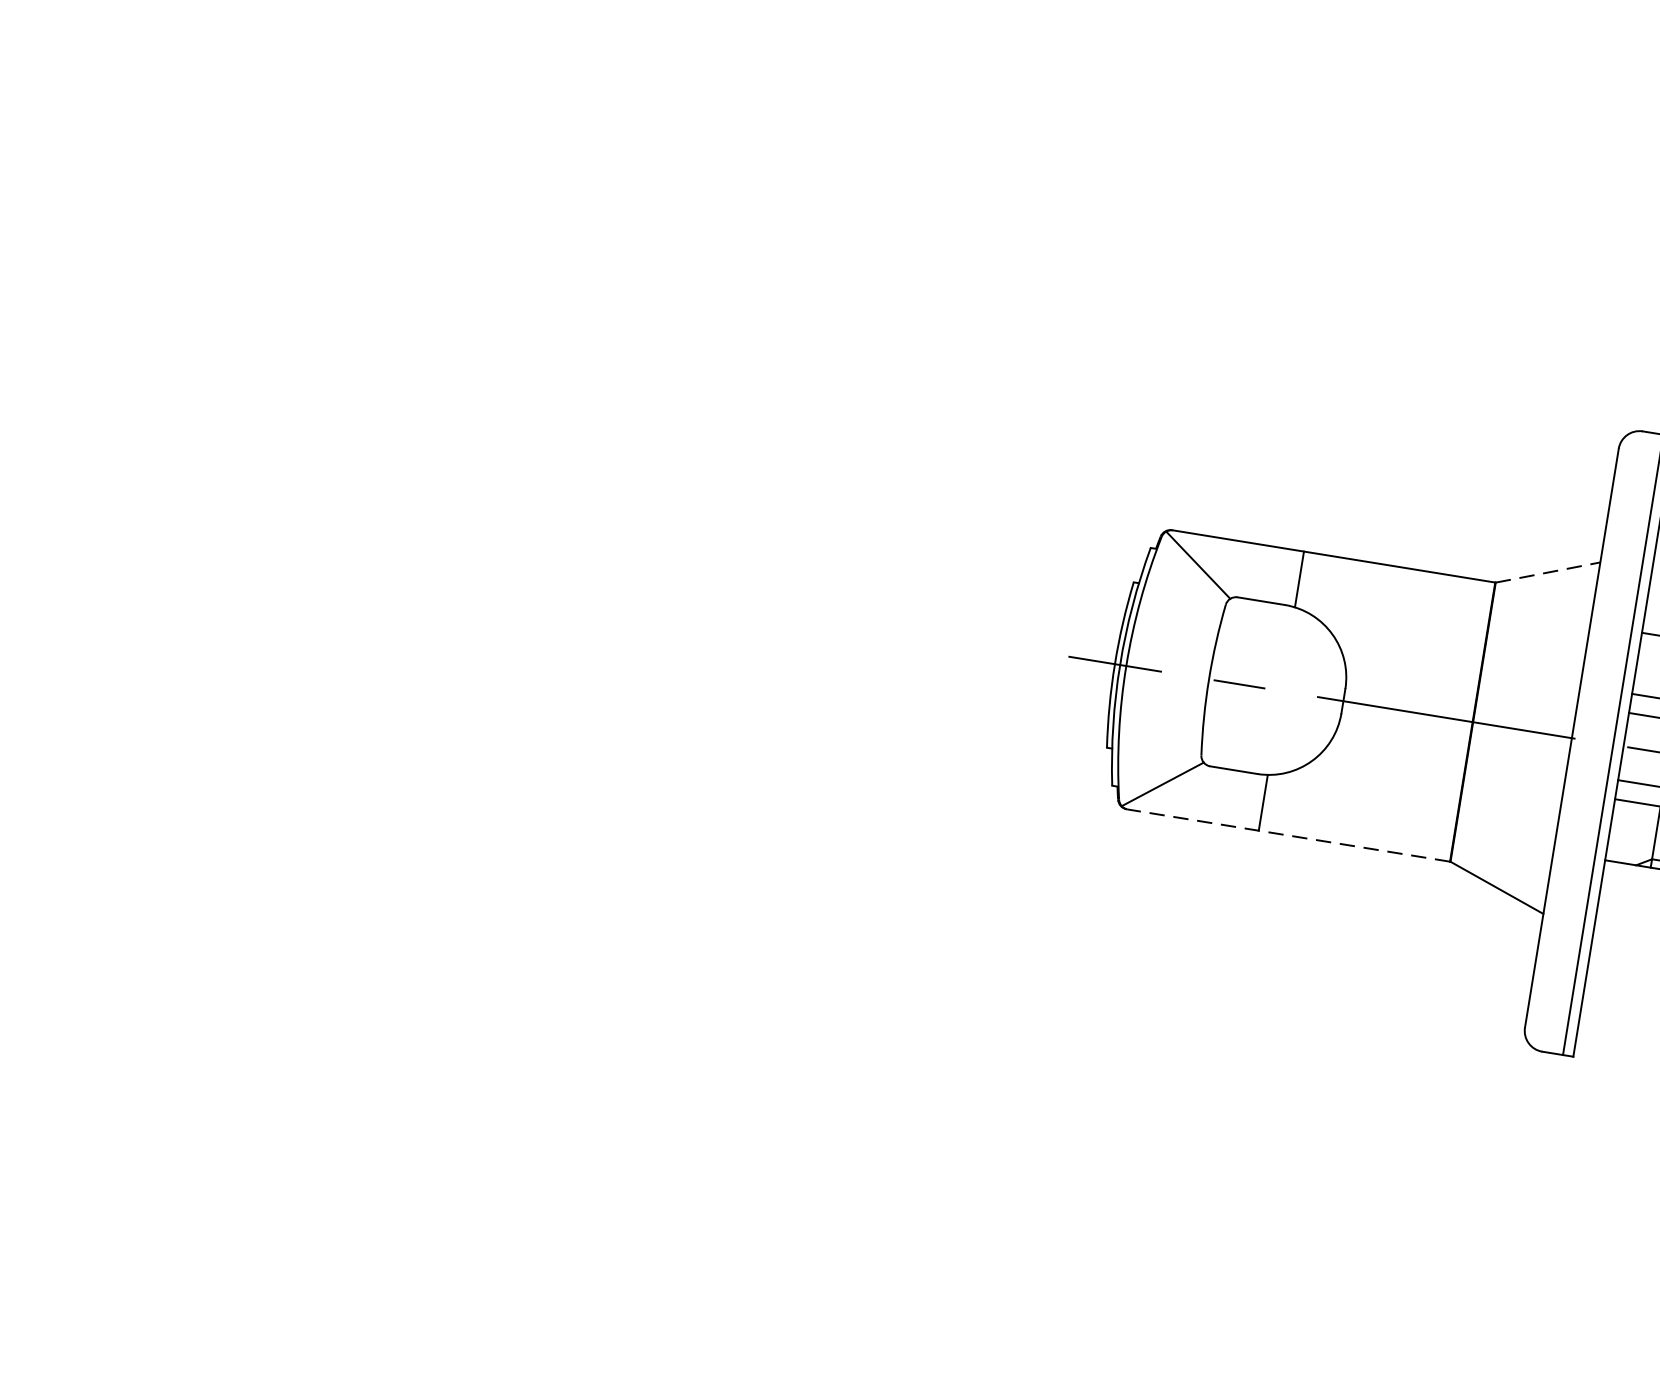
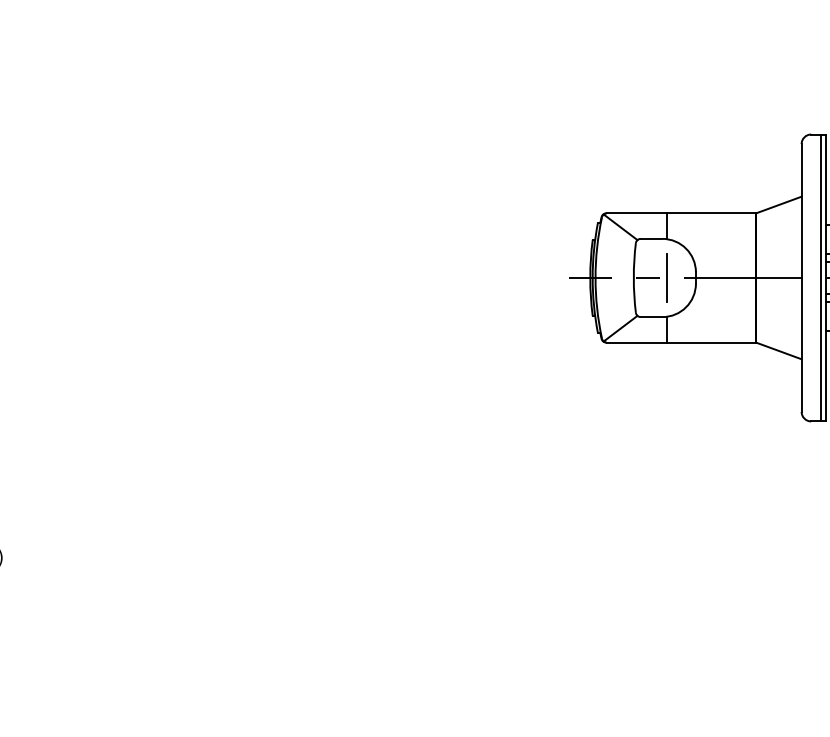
line: (1549, 571) -> (779, 204), dashed -> solid
line: (1282, 690) -> (667, 277), added
line: (1289, 835) -> (681, 342), dashed -> solid

